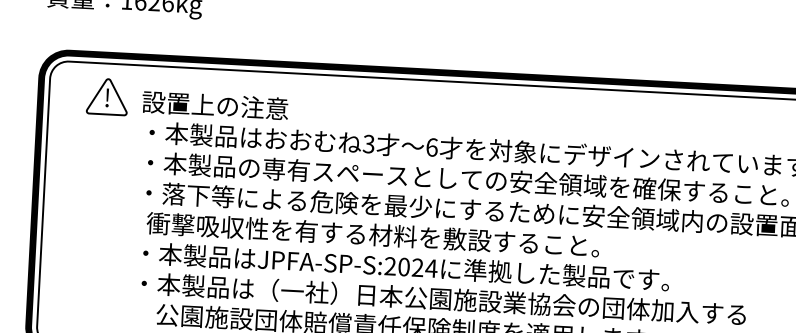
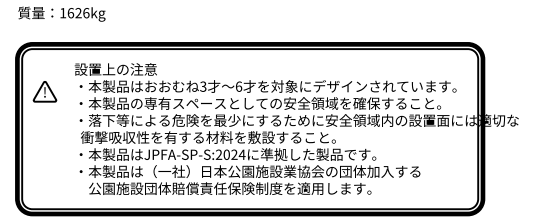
part: (106, 96) -> (44, 91), moved

